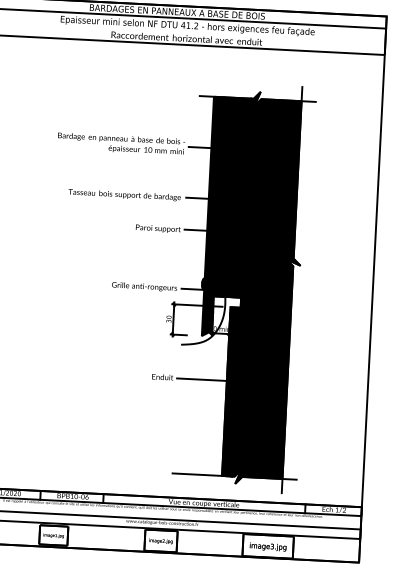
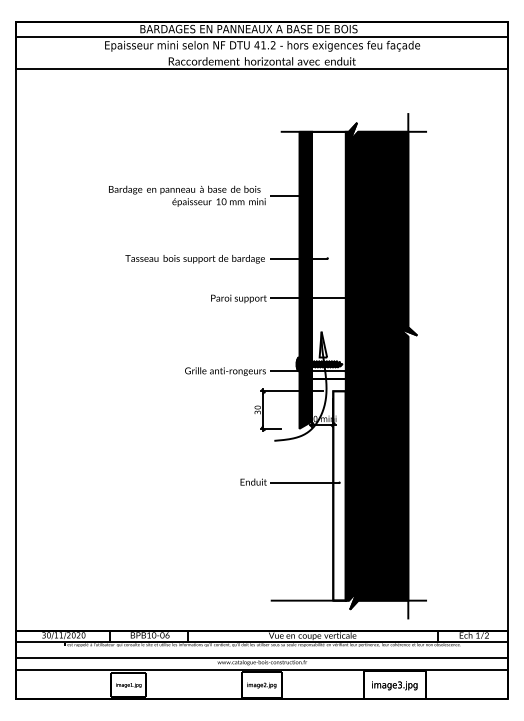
fill: (232, 196) -> (328, 254), removed
fill: (231, 391) -> (339, 495), removed

